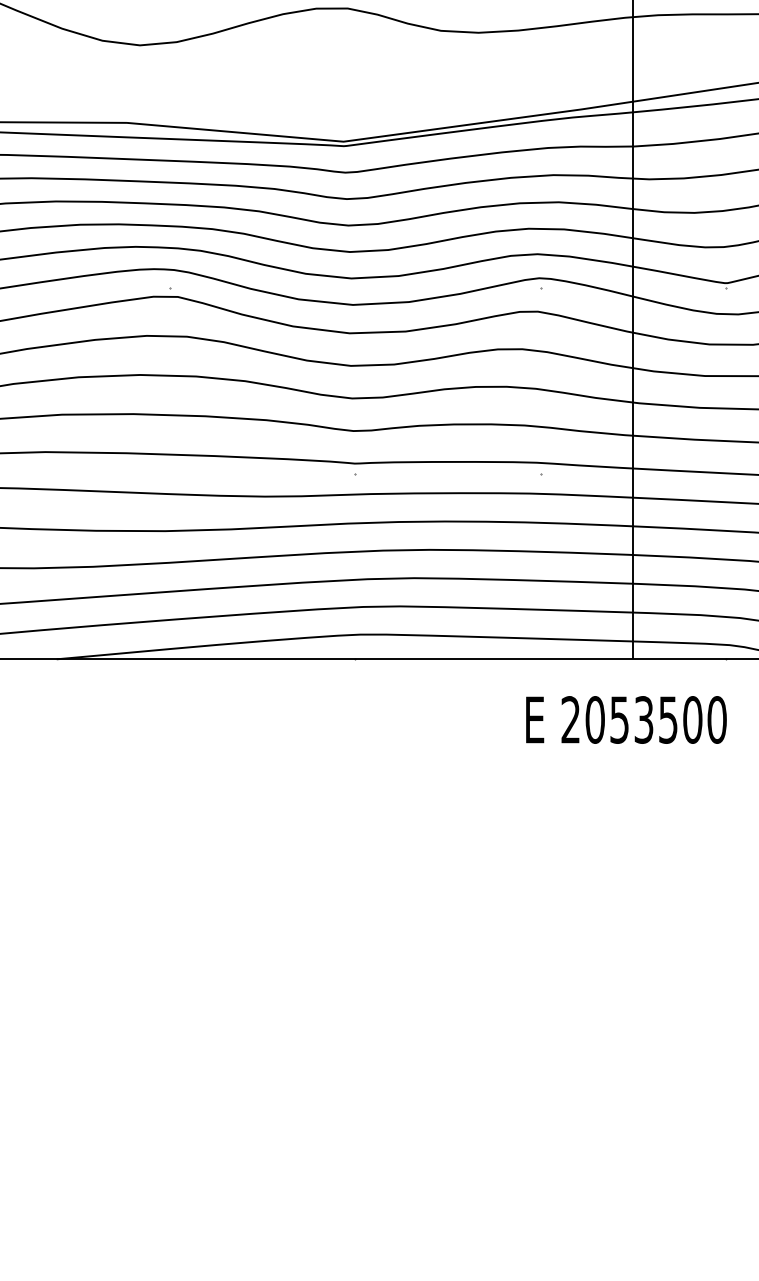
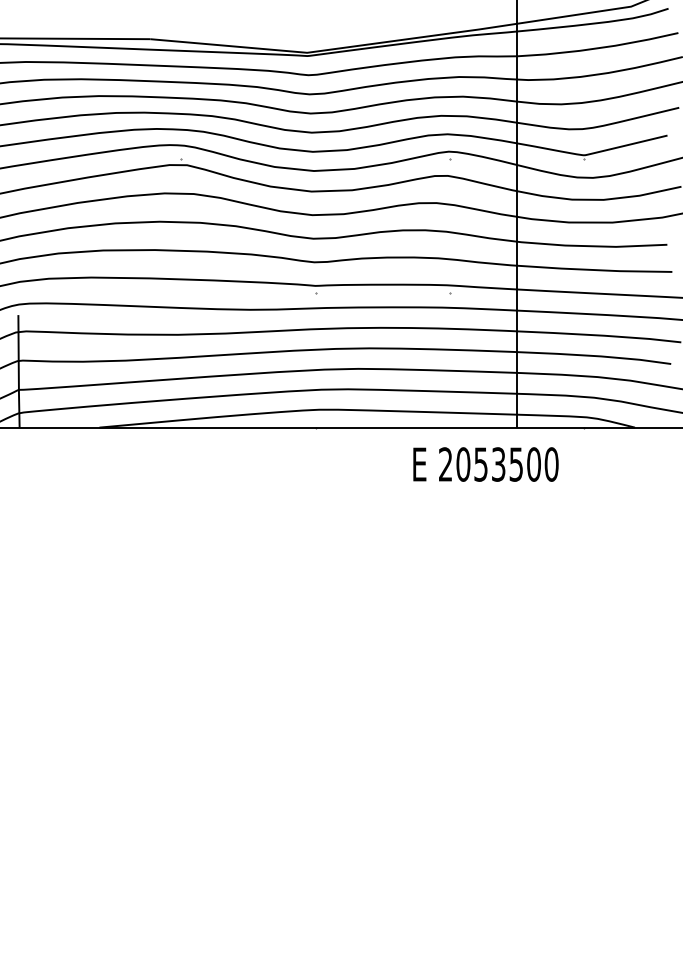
text: (625, 719) -> (485, 464), moved

